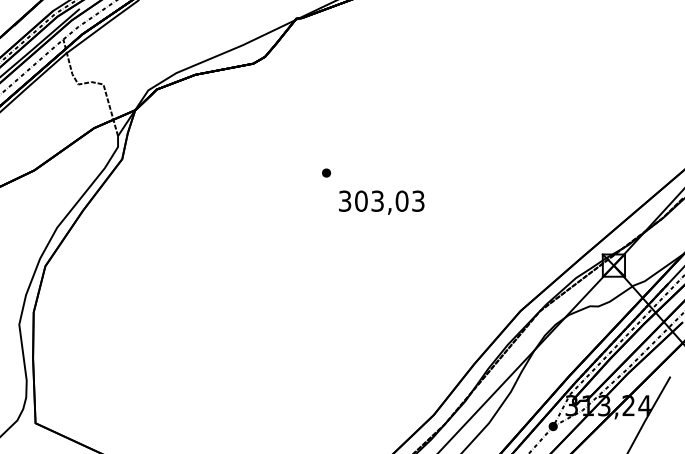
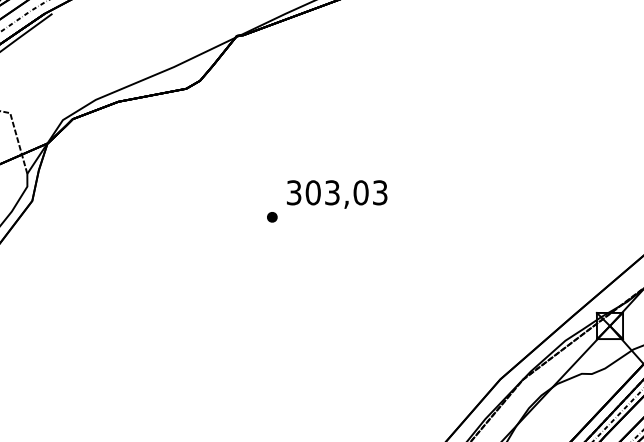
text: (381, 202) -> (336, 194), moved

